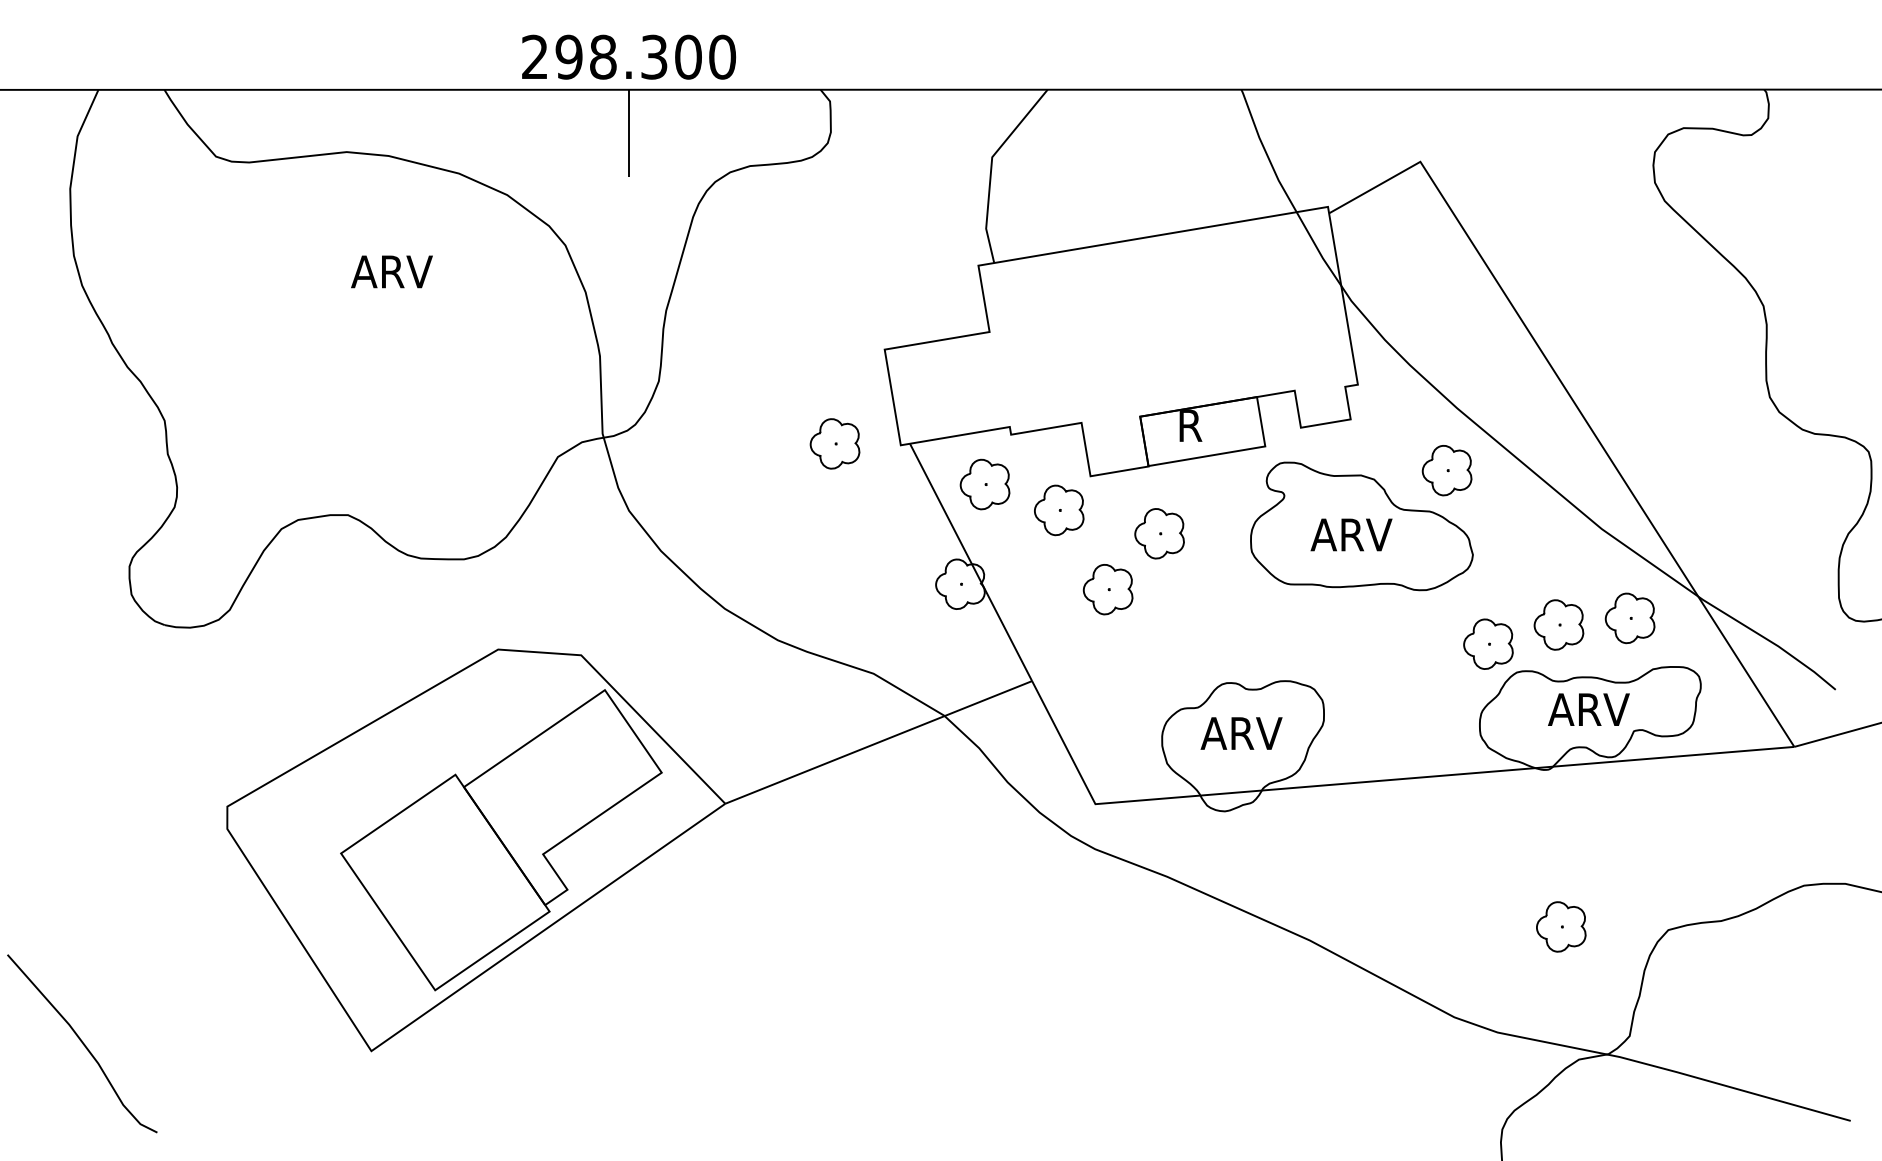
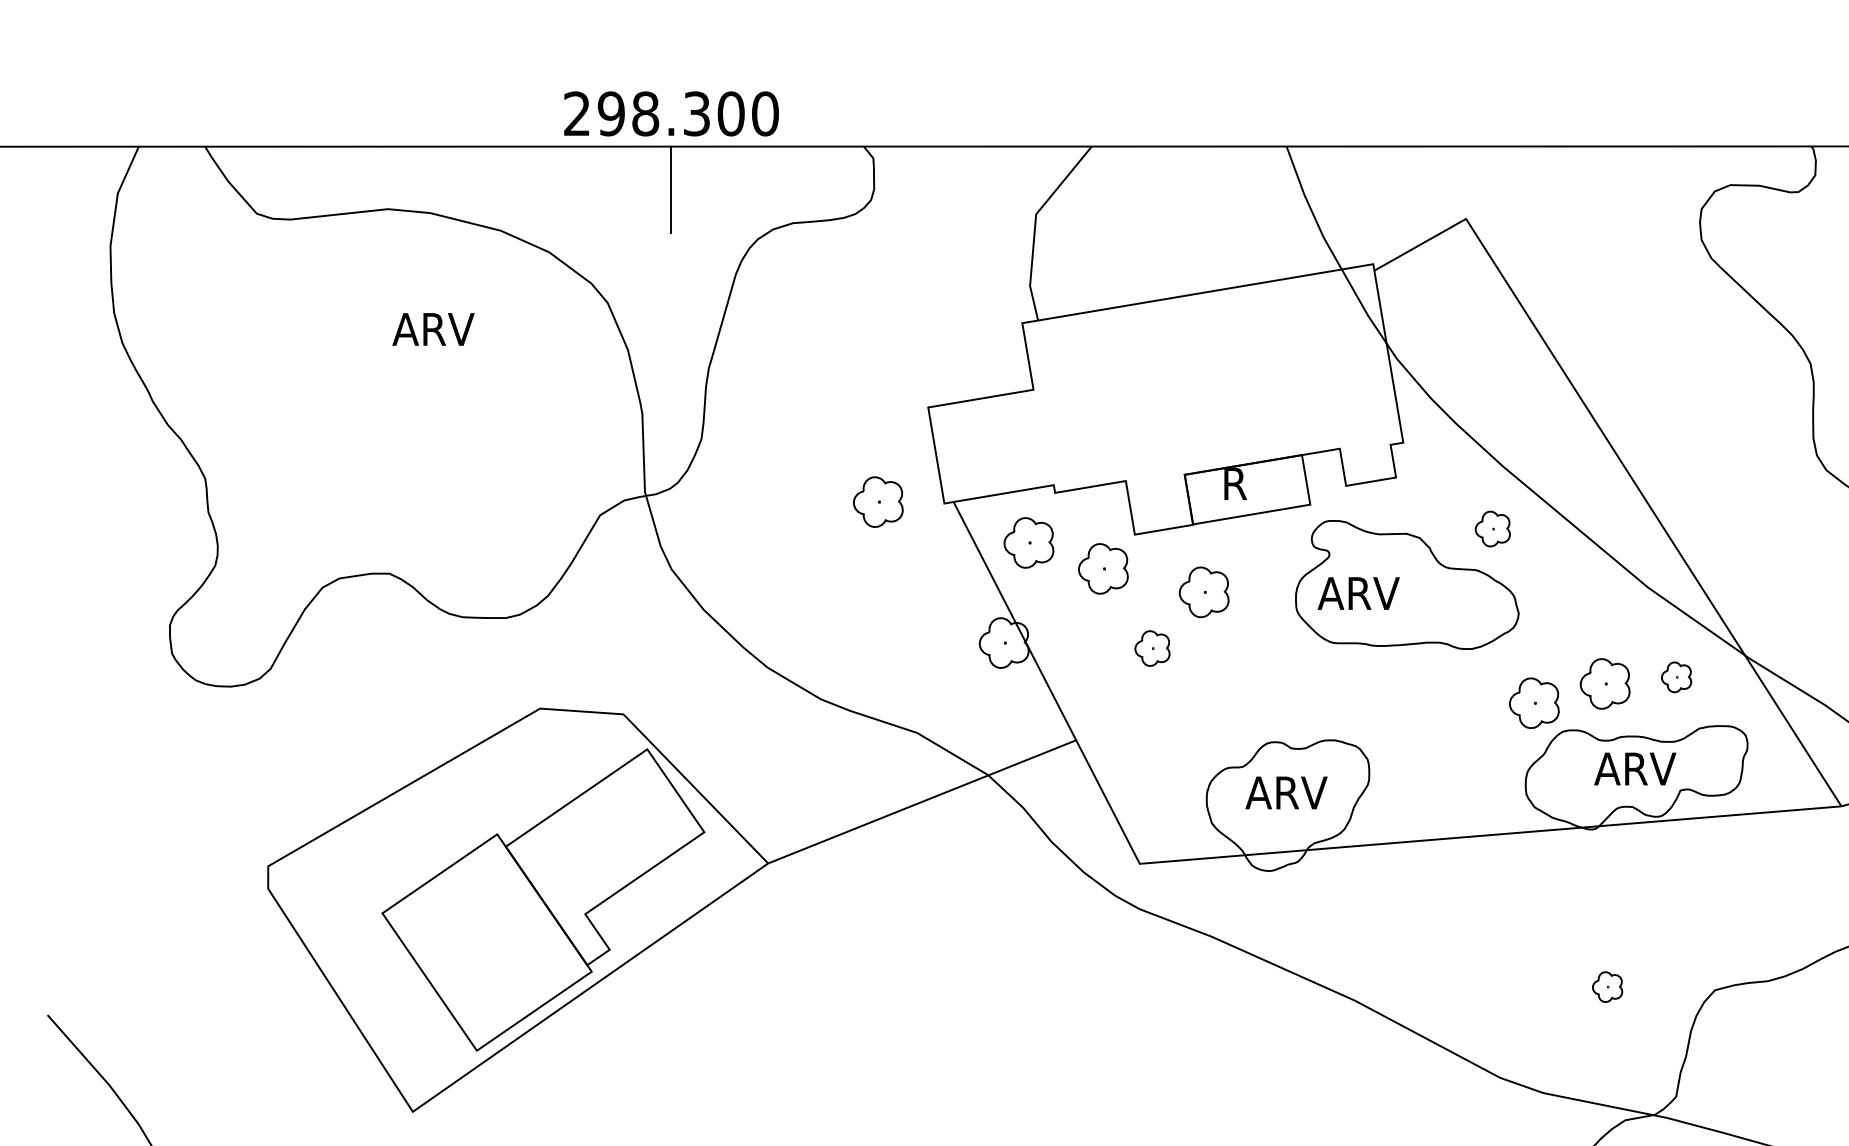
part: (1446, 470) -> (1492, 528), size x0.7
text: (1351, 534) -> (1358, 593), moved
part: (1107, 589) -> (1151, 648), size x0.7
part: (1629, 618) -> (1675, 677), size x0.6
part: (1561, 926) -> (1607, 986), size x0.6

